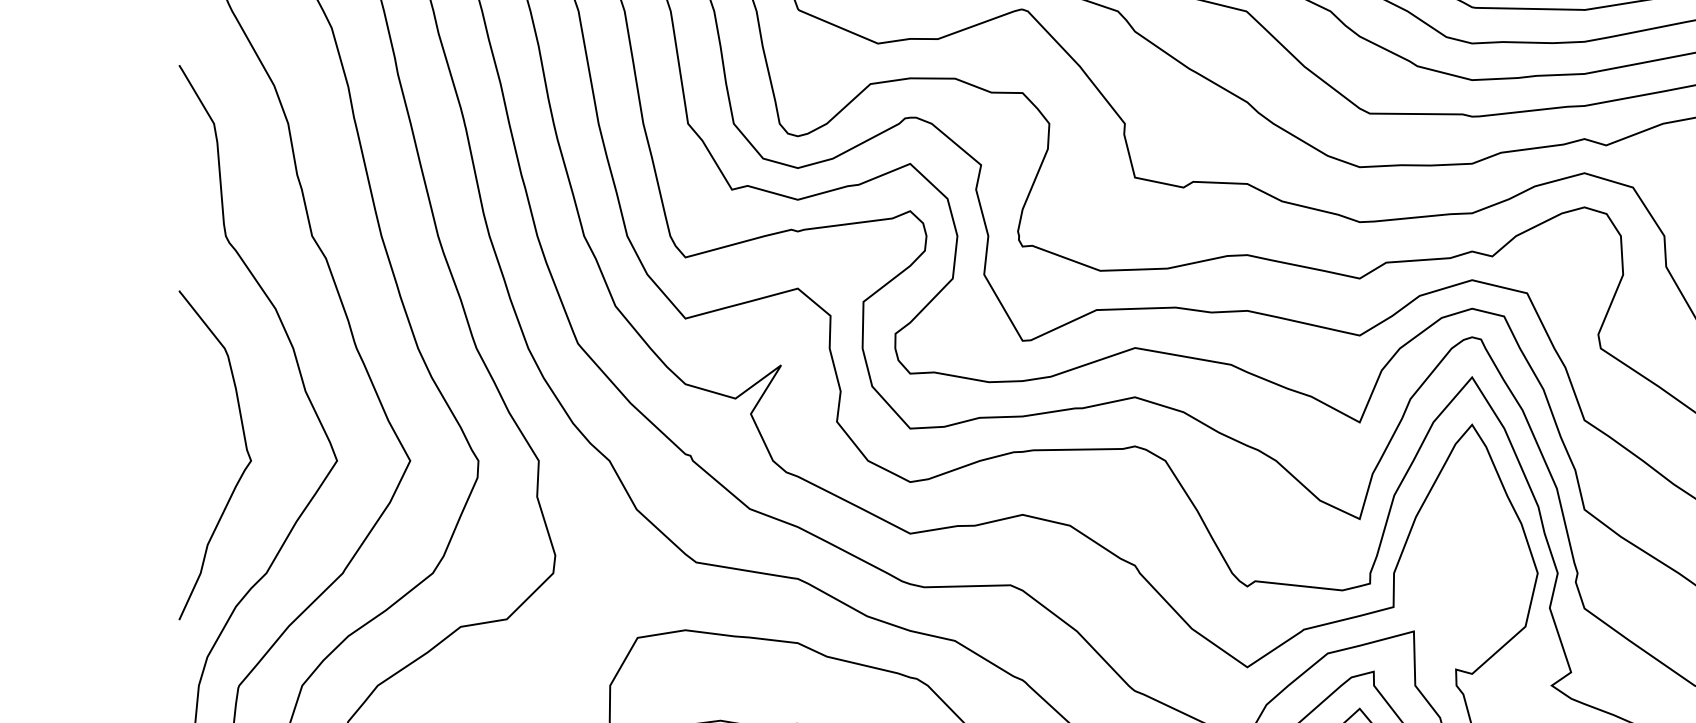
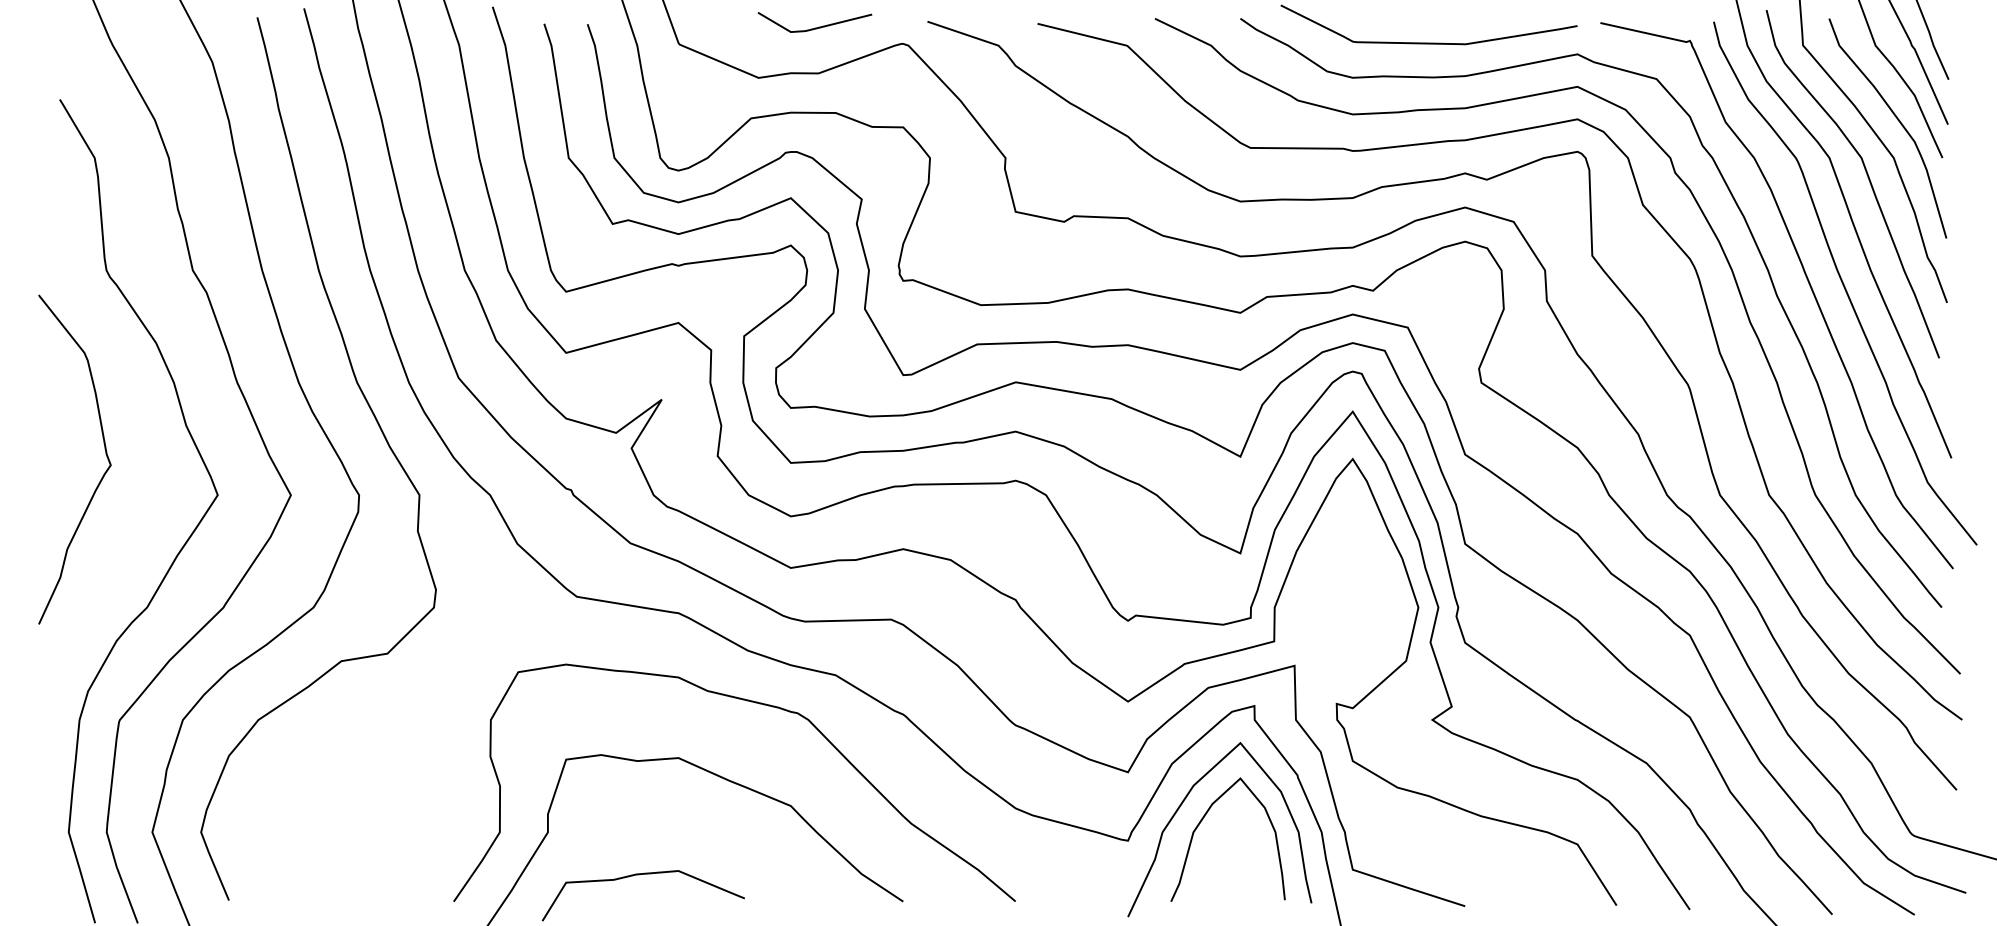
curve: (245, 450) -> (105, 454), moved

